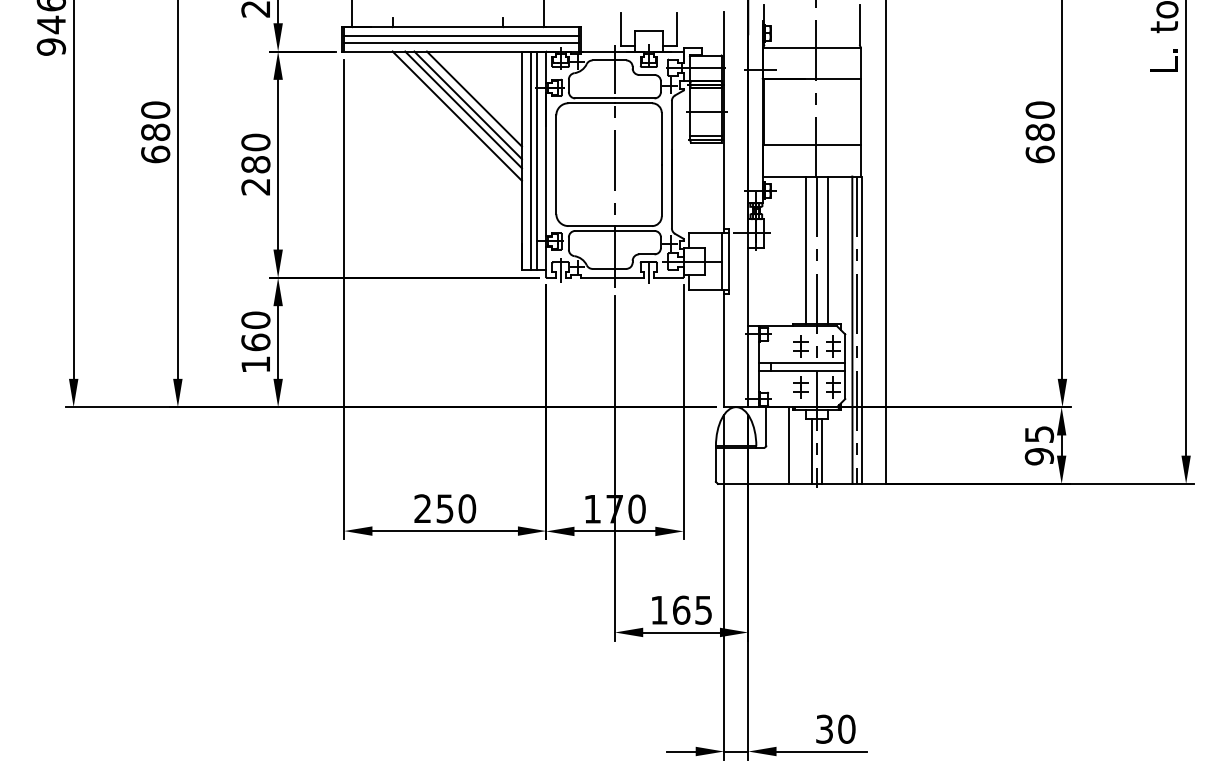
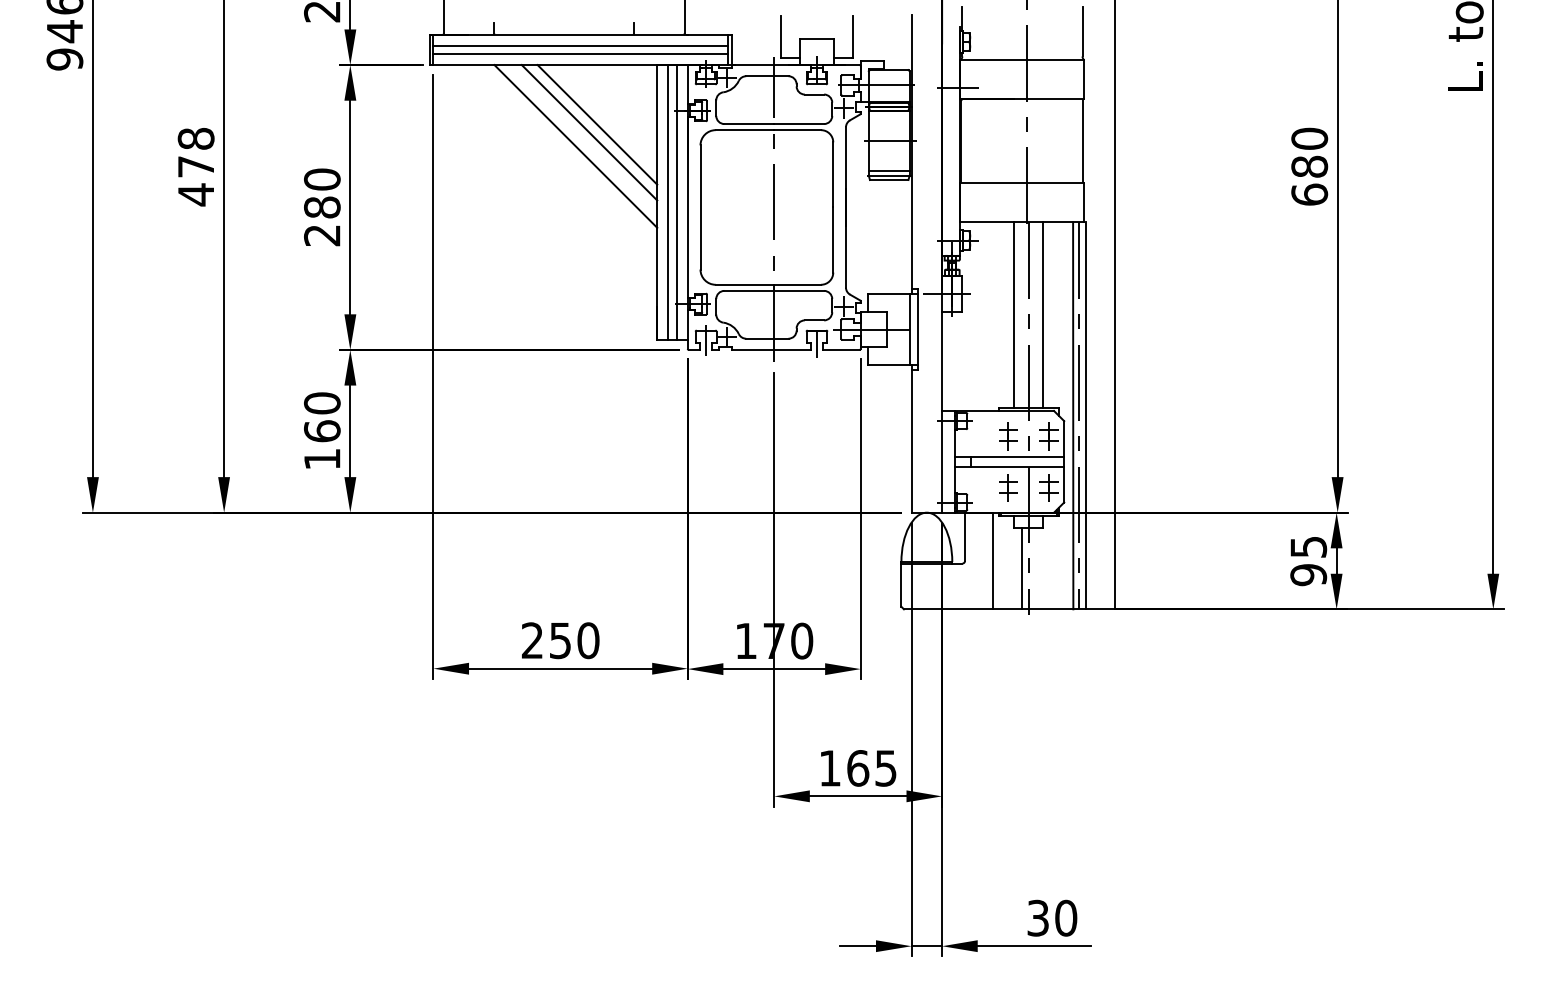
line: (463, 109) -> (583, 138), removed
text: (155, 132) -> (195, 166), 680 -> 478
line: (821, 451) -> (1034, 568), removed

